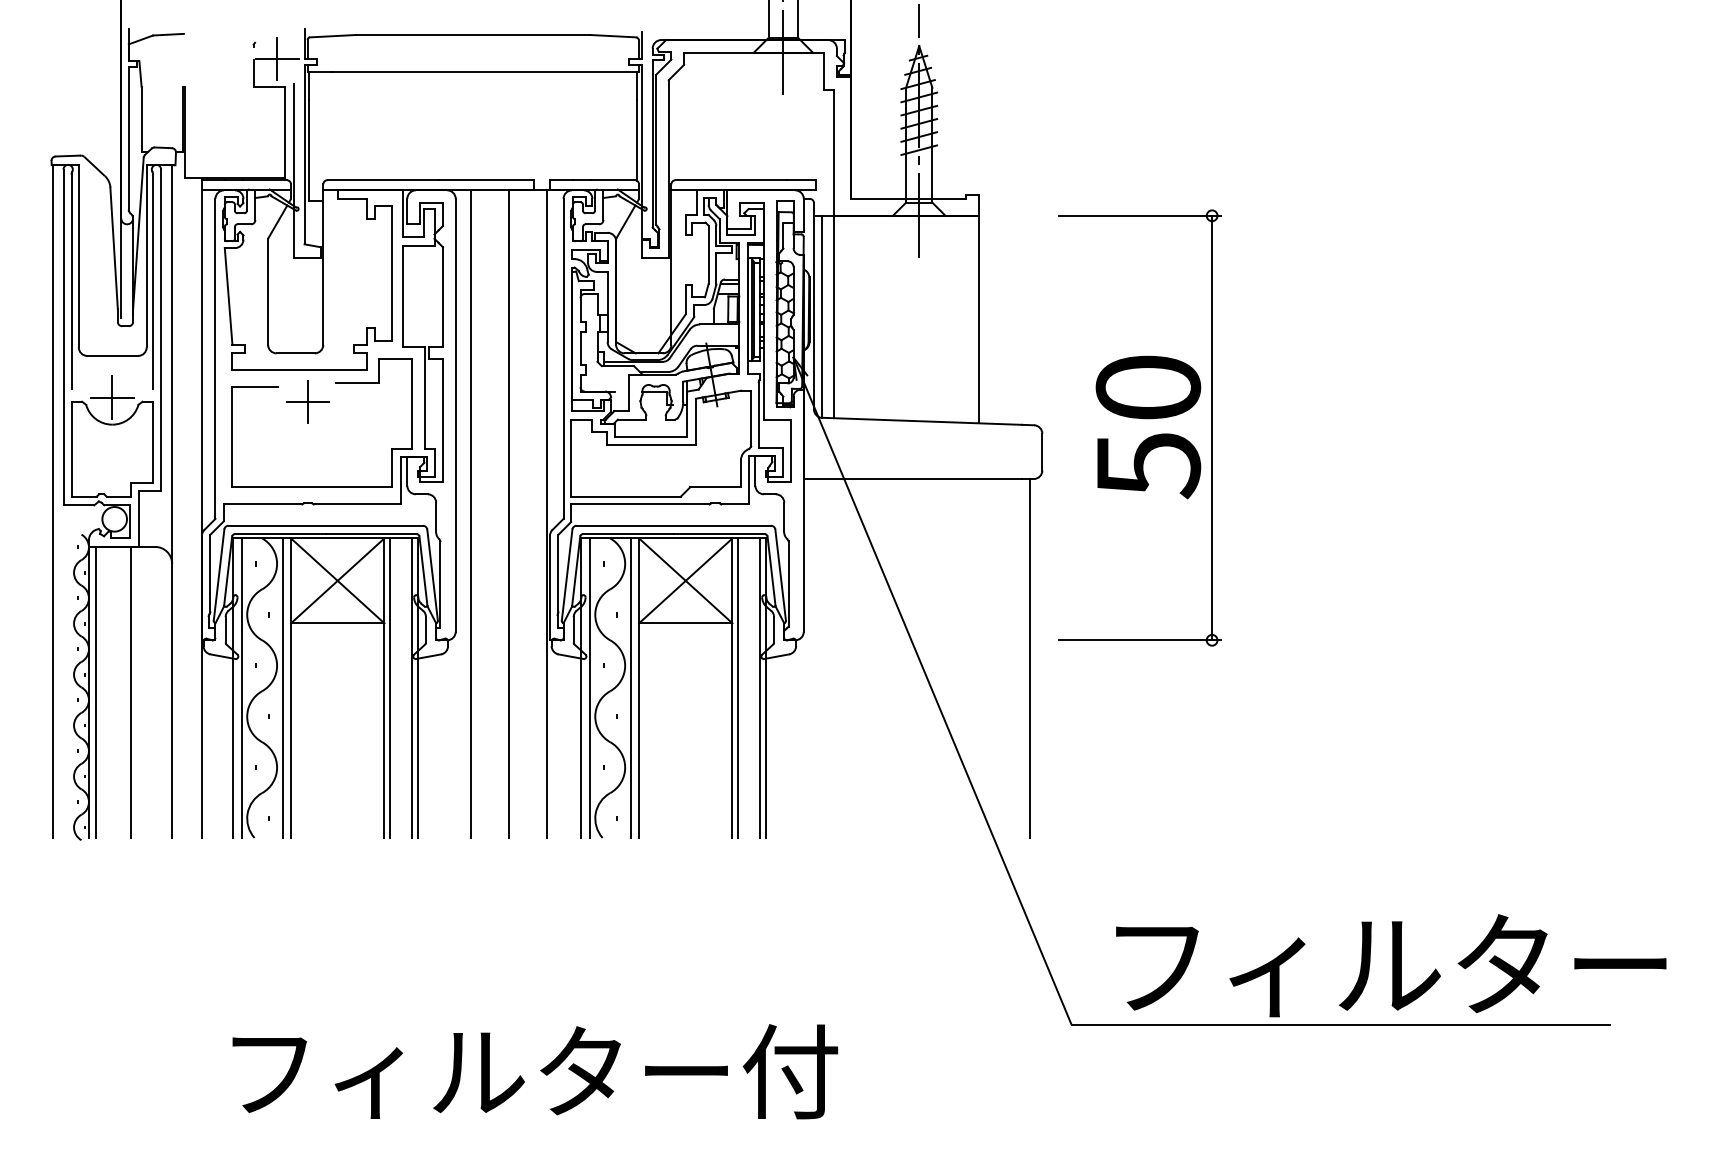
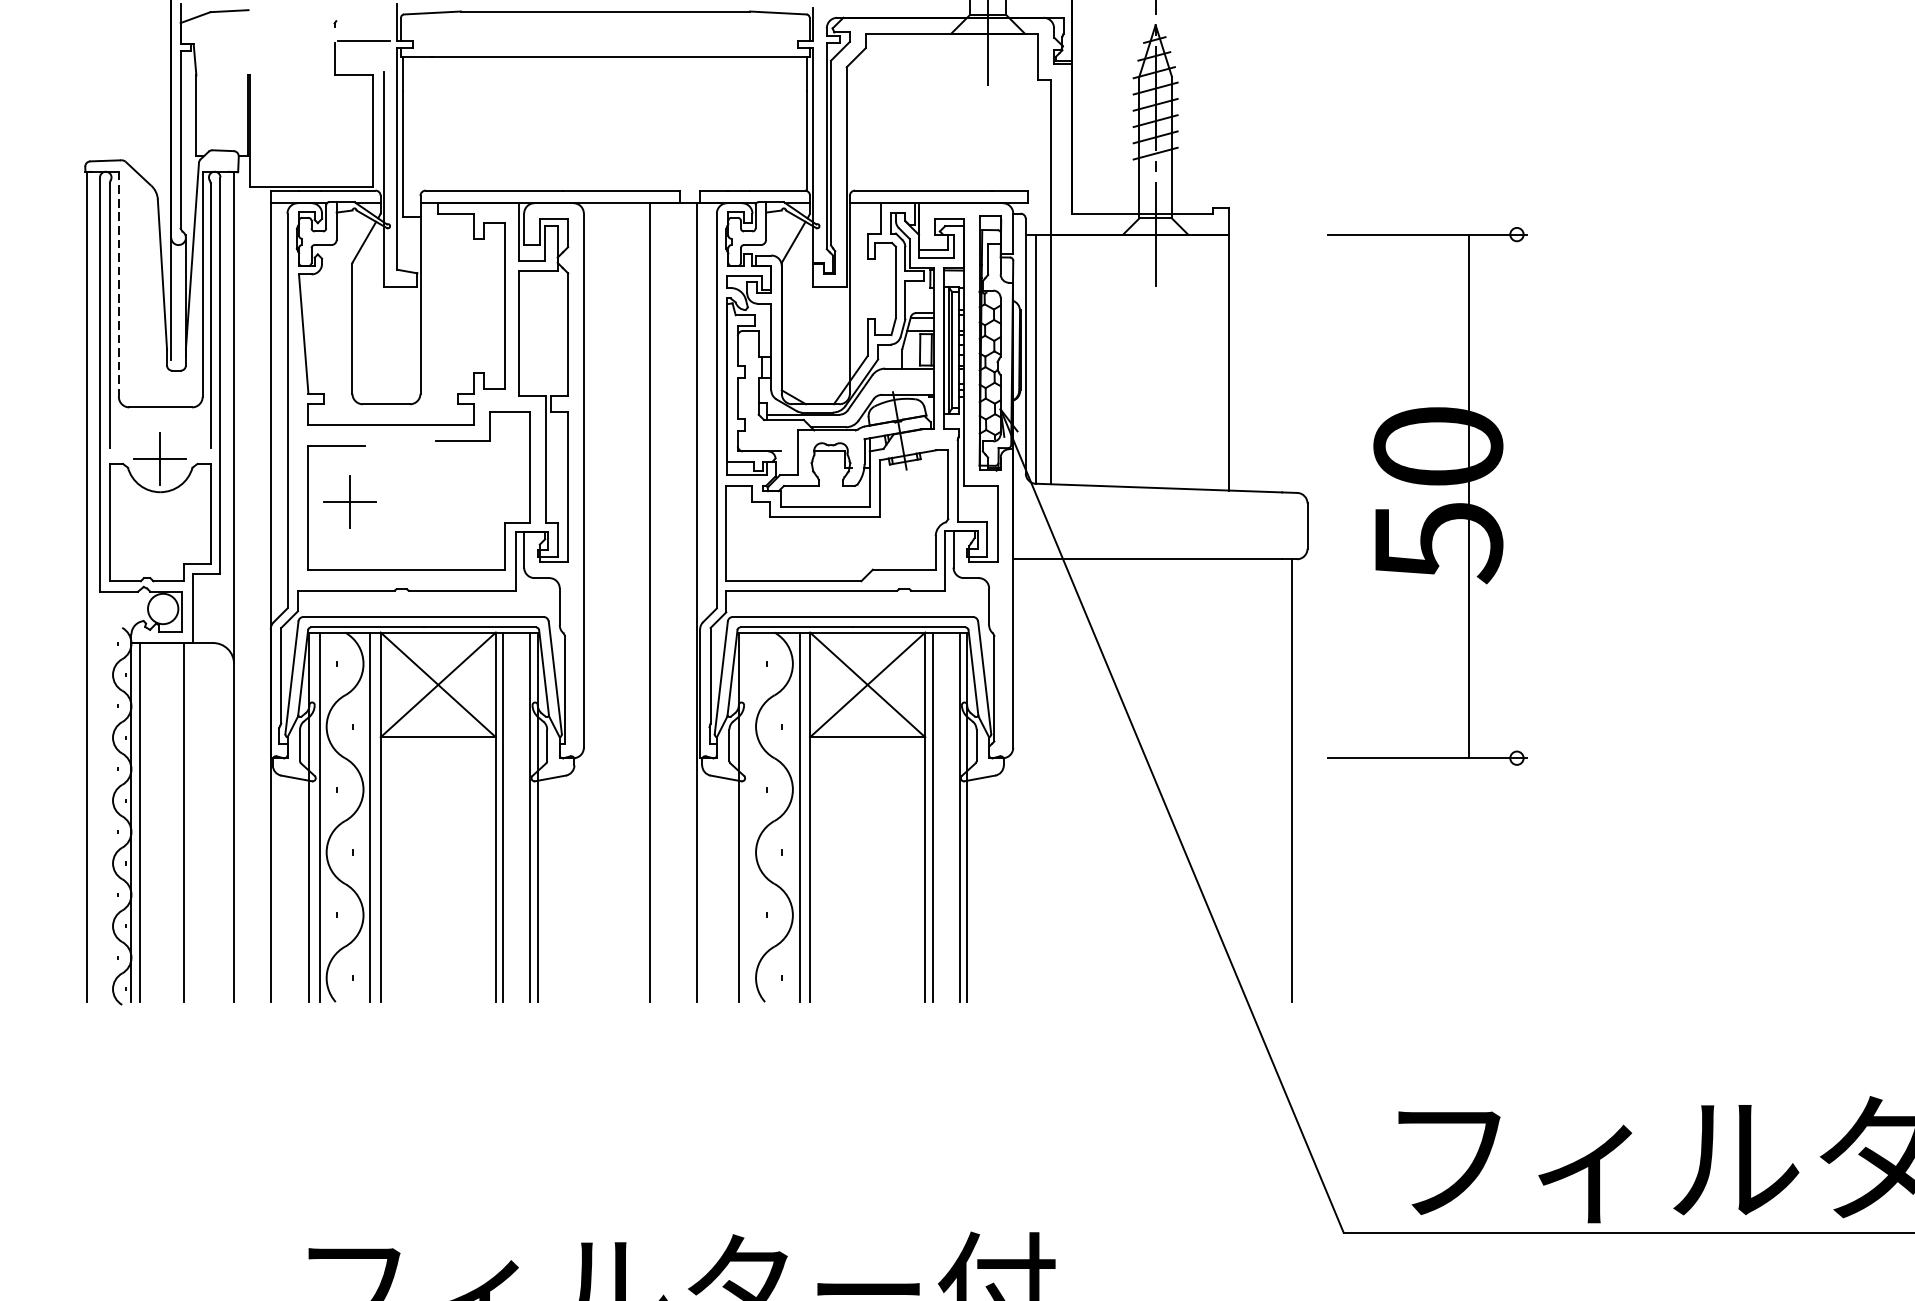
line: (277, 58) -> (364, 40), removed
line: (78, 256) -> (118, 284), solid -> dashed
part: (307, 401) -> (349, 501), moved
line: (1212, 427) -> (1469, 495), moved
line: (471, 513) -> (603, 601), removed
line: (589, 687) -> (748, 816), removed

